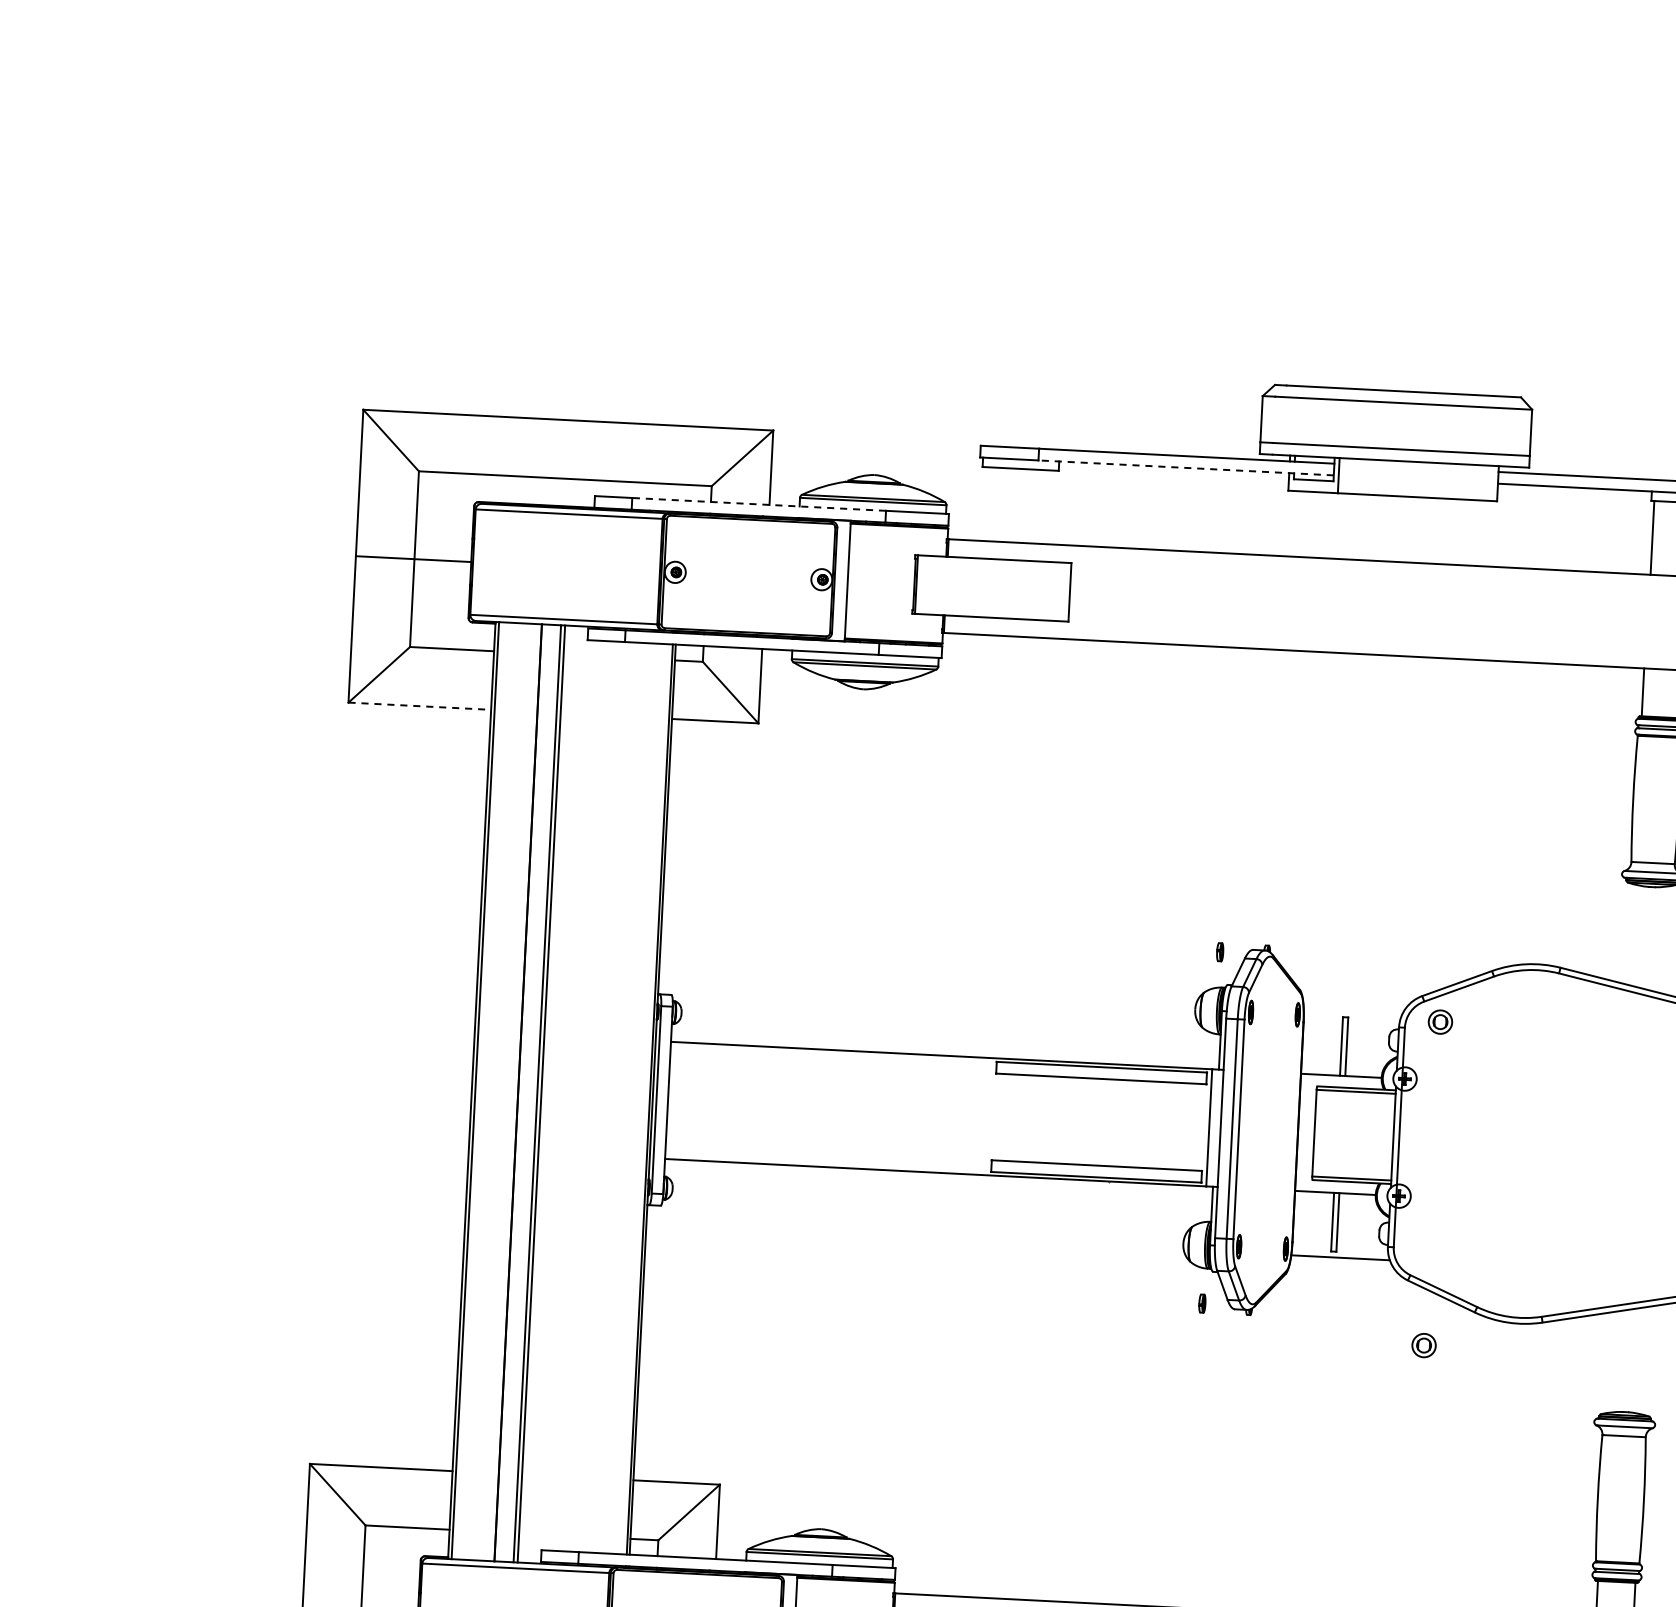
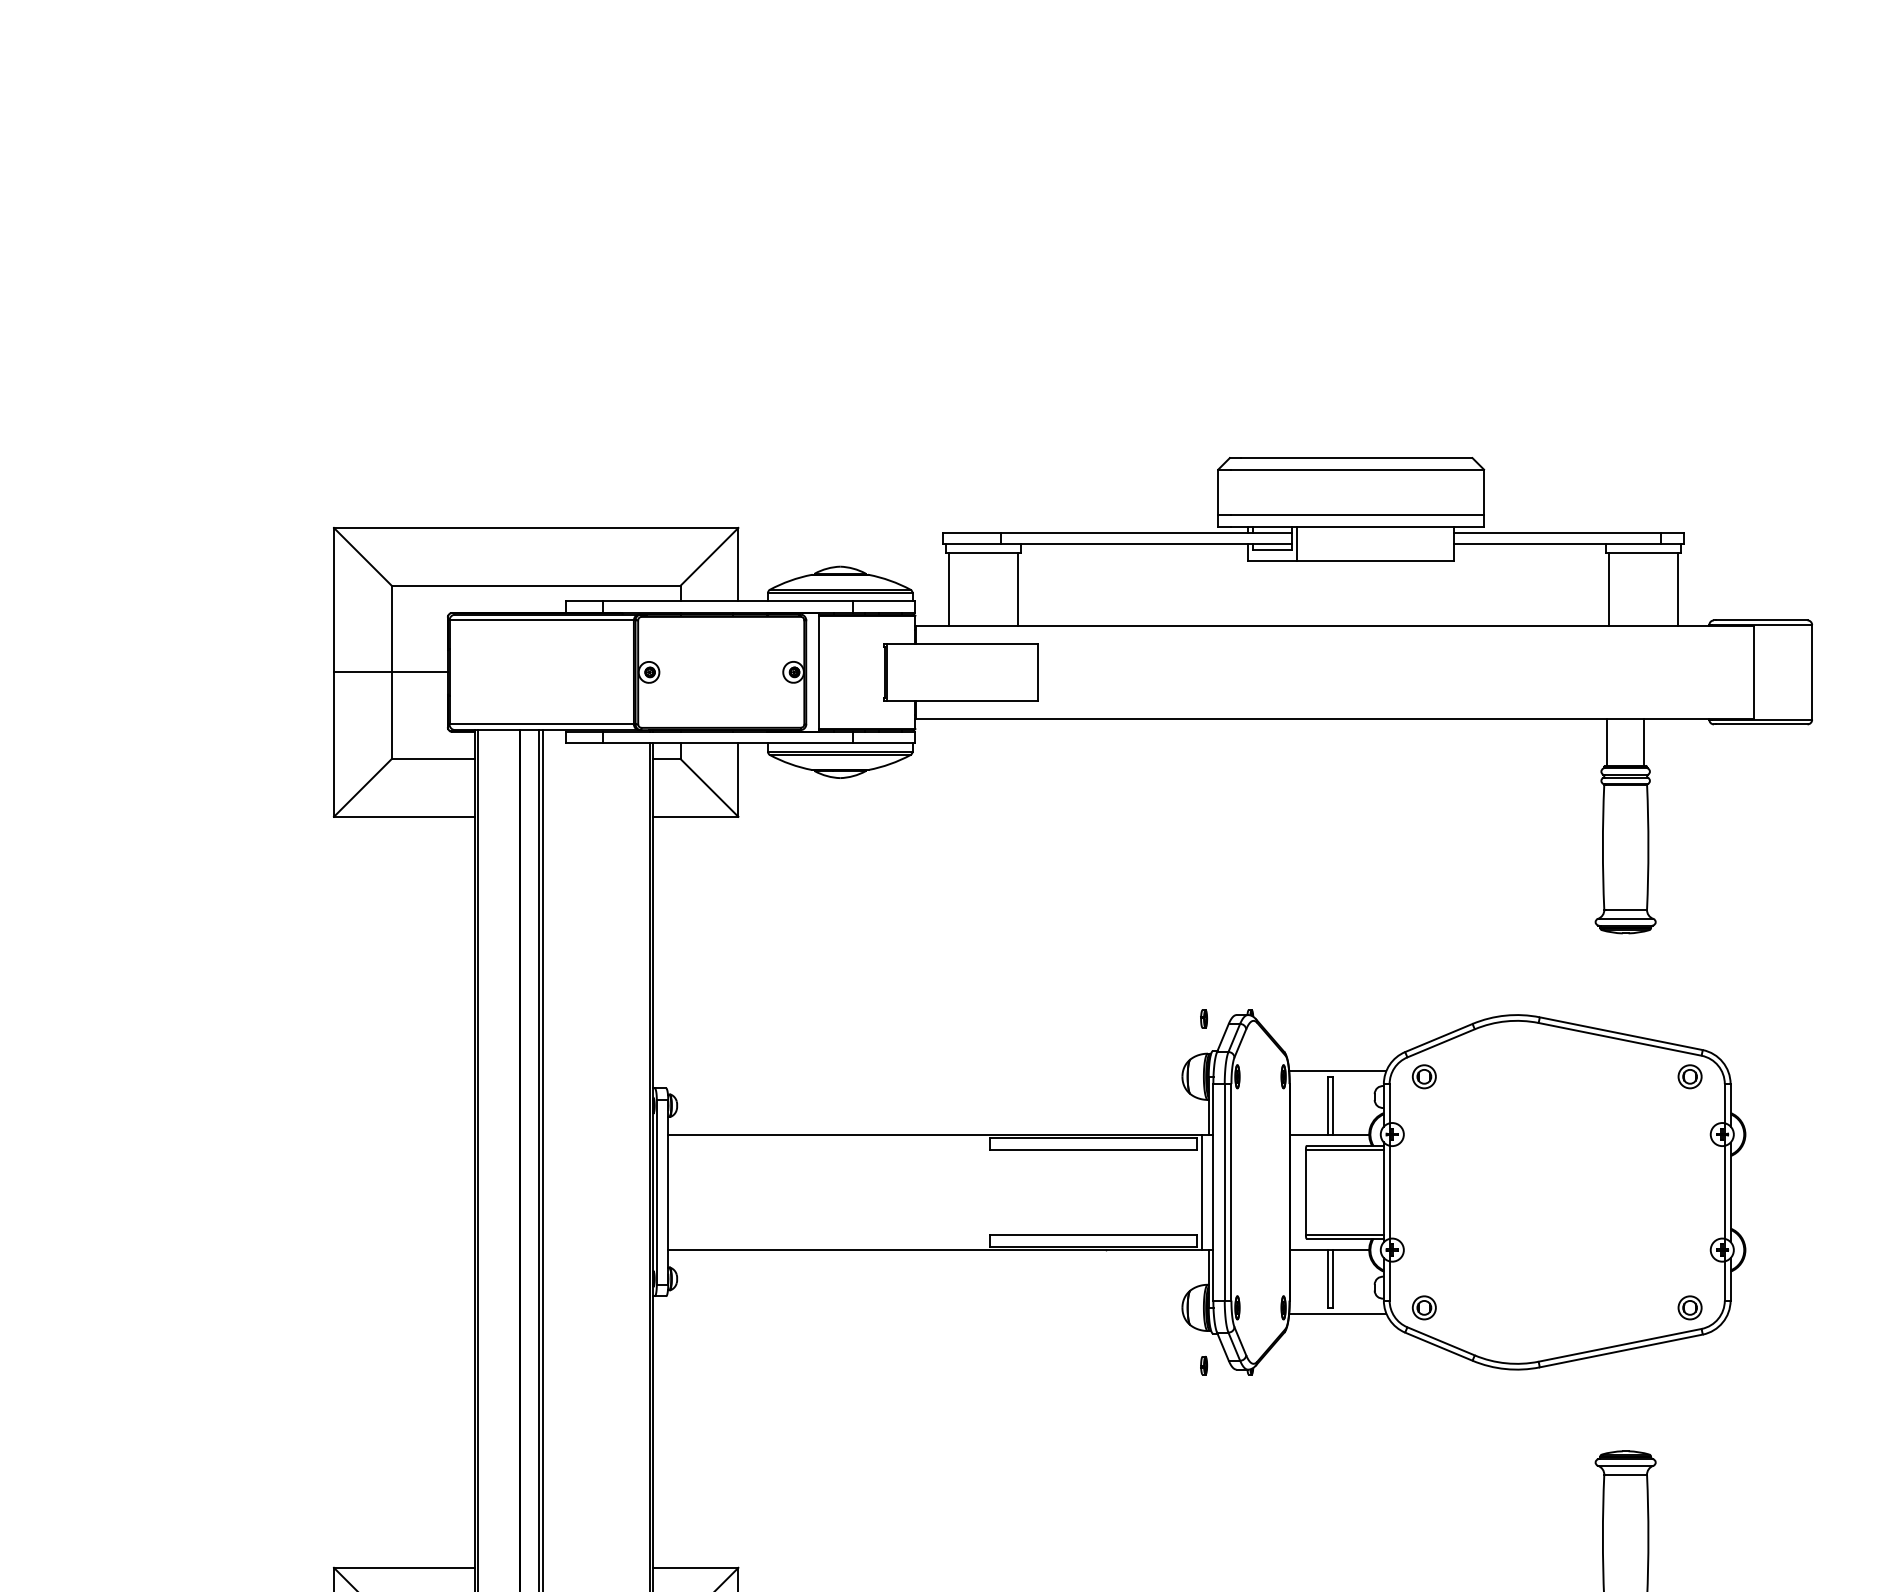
line: (1186, 468) -> (1146, 544), dashed -> solid
line: (984, 503) -> (949, 589), added
line: (758, 504) -> (727, 601), dashed -> solid
line: (1054, 507) -> (1018, 589), added
line: (420, 705) -> (404, 816), dashed -> solid
line: (1352, 1012) -> (1337, 1071), added
part: (1423, 1345) -> (1423, 1307), moved

